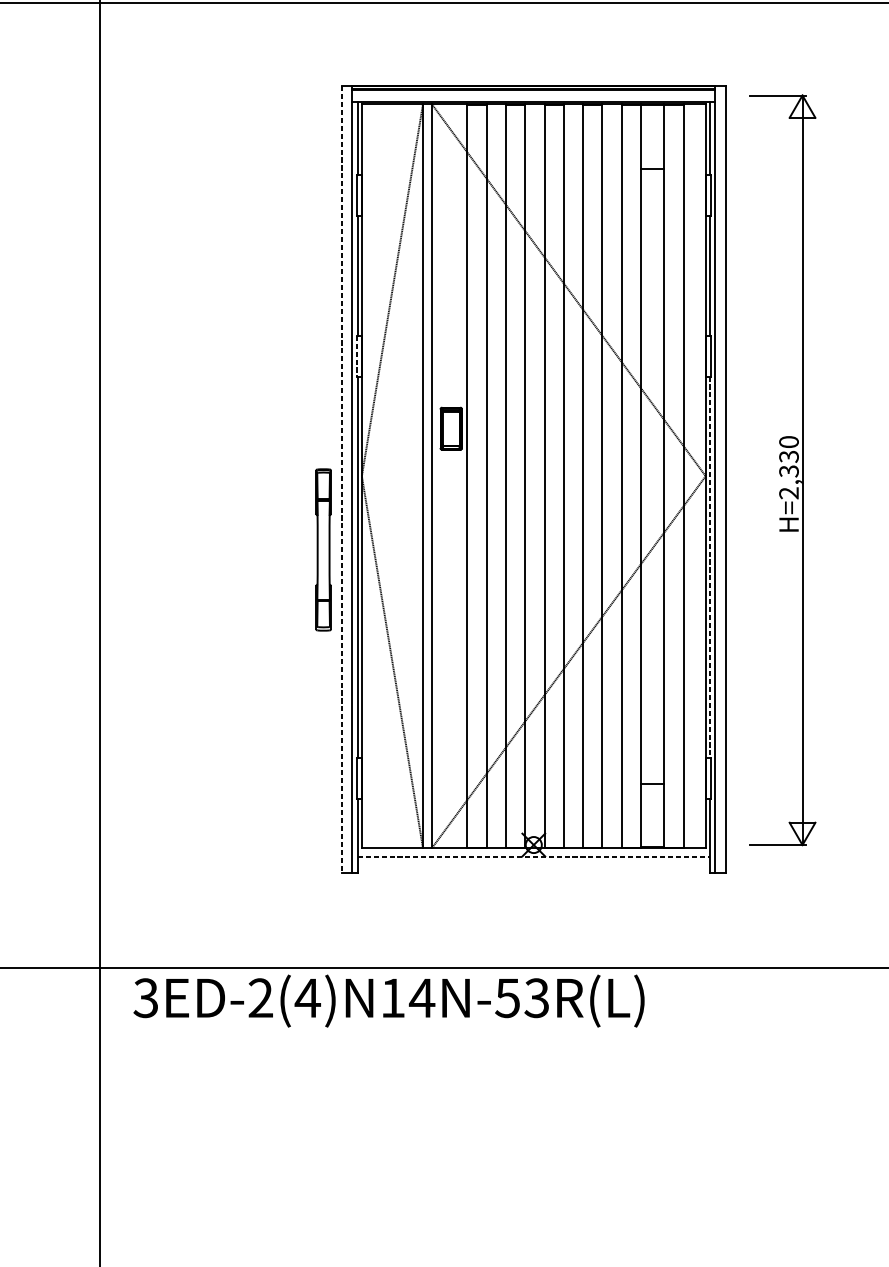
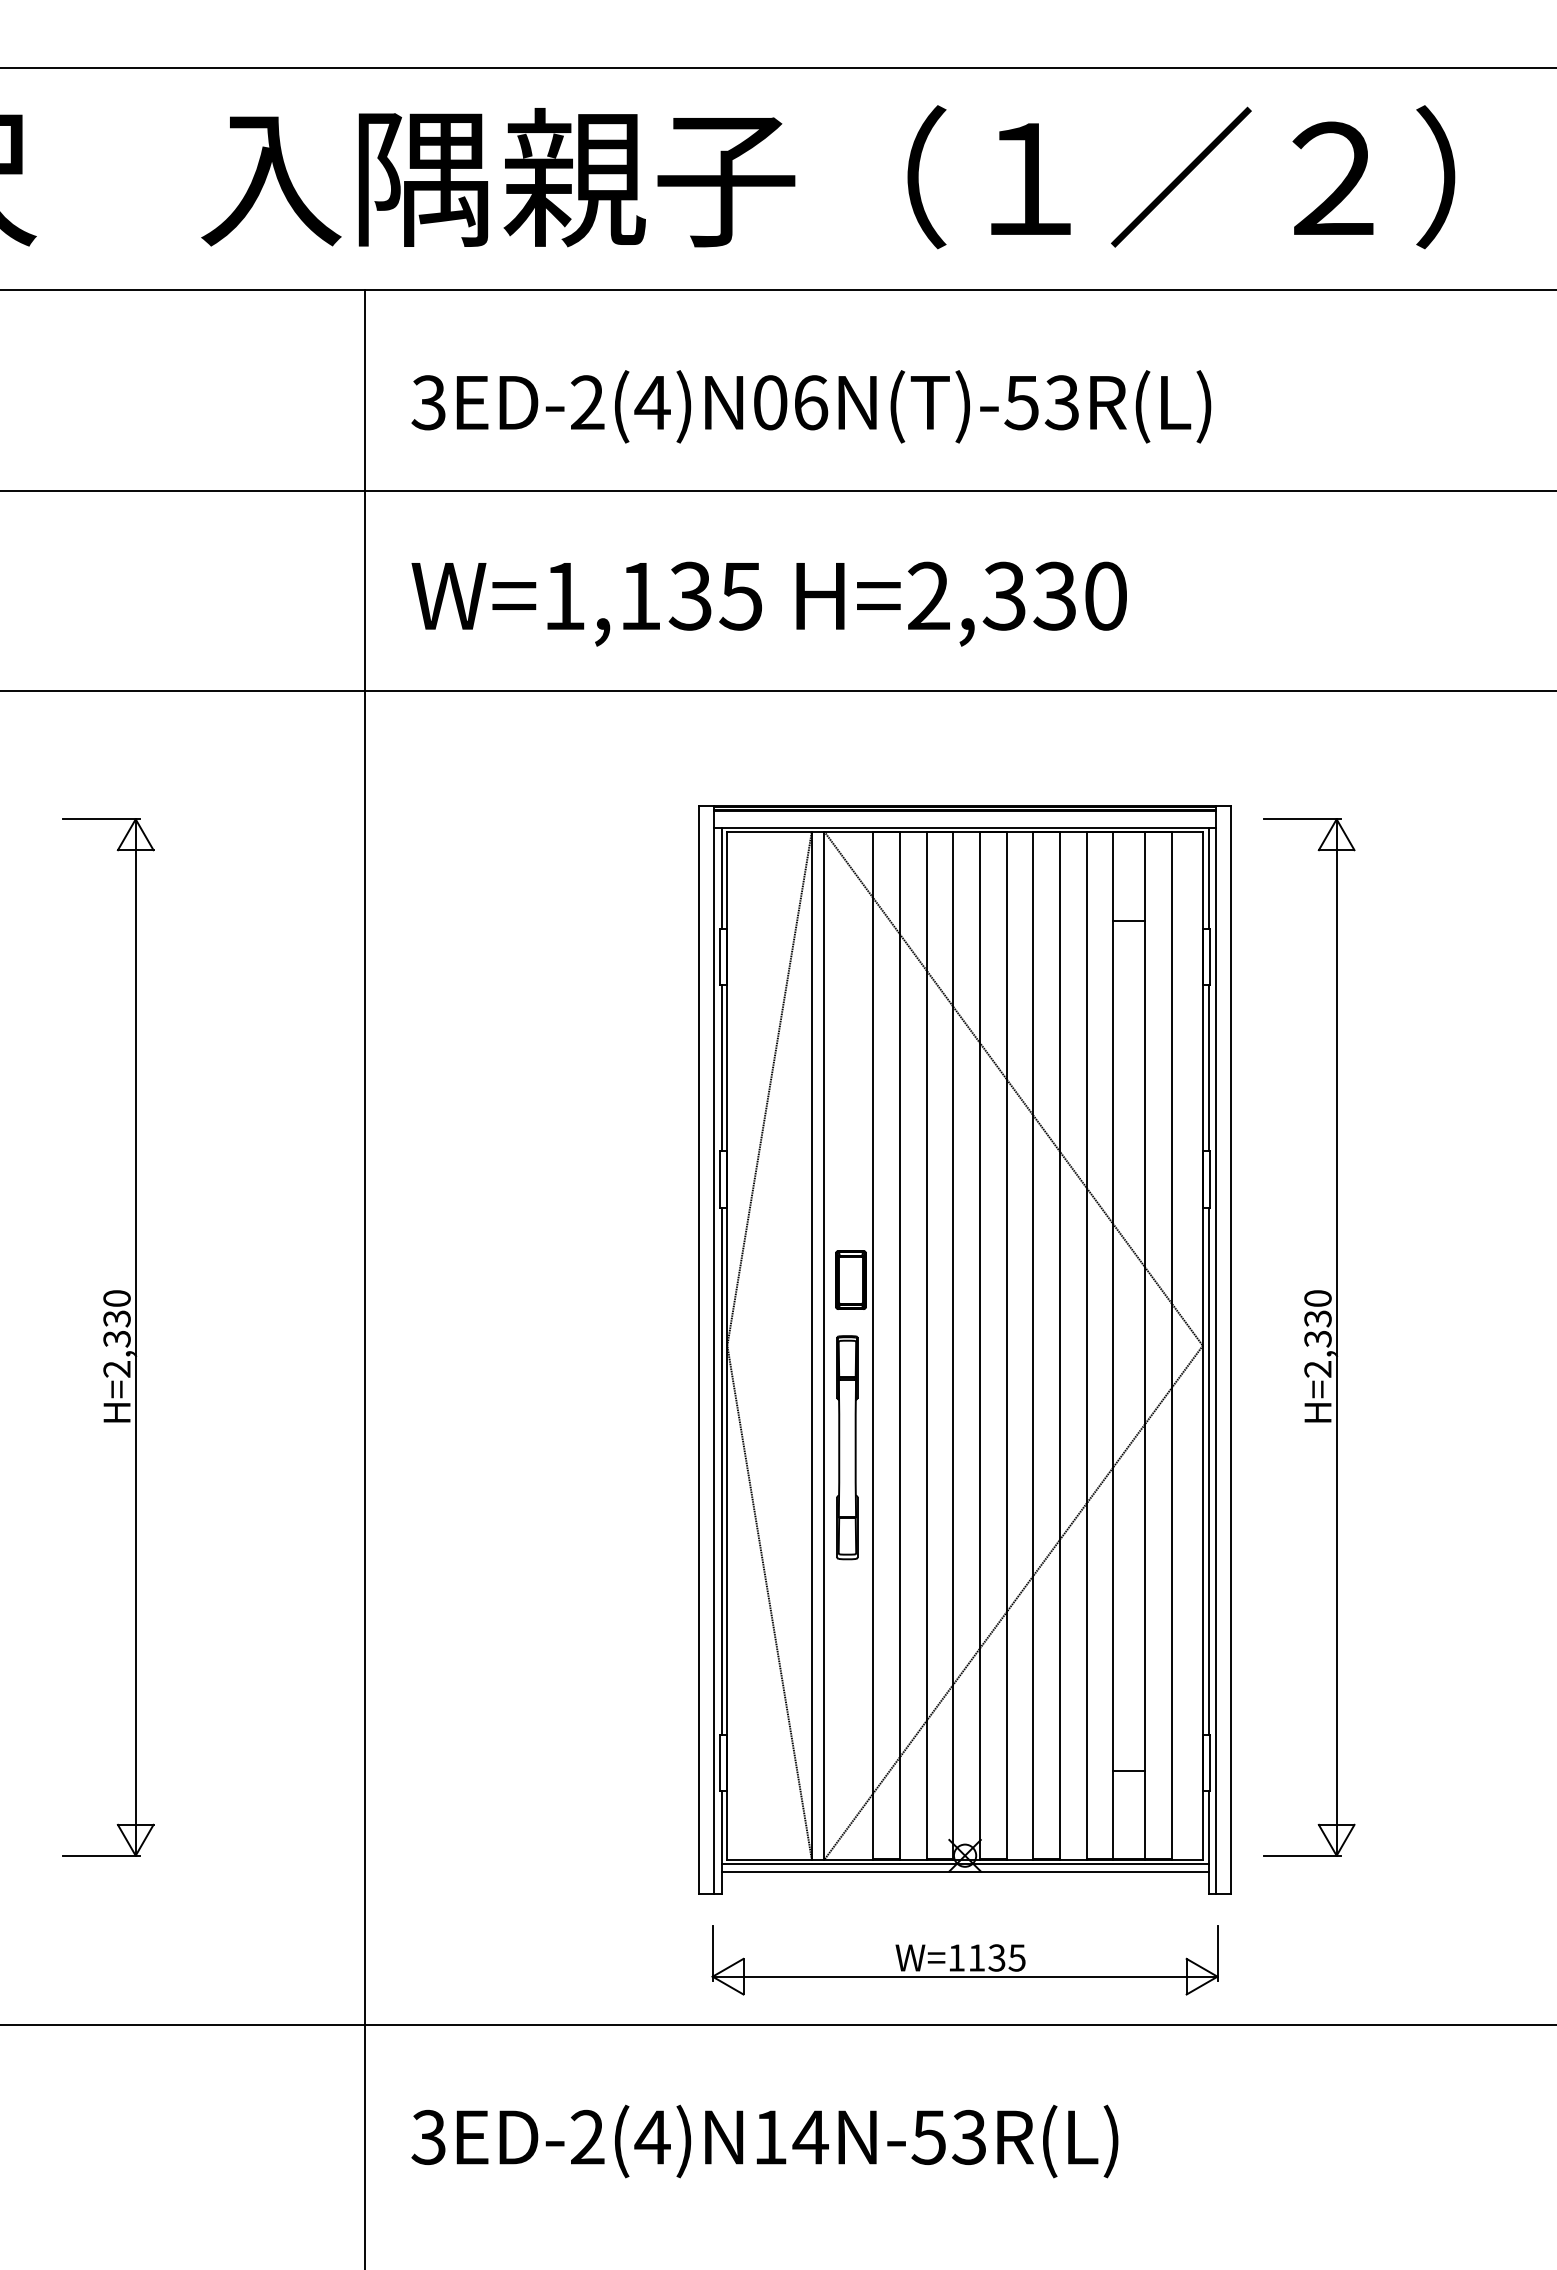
line: (356, 356) -> (720, 1180), dashed -> solid
line: (341, 479) -> (699, 1350), dashed -> solid
part: (323, 549) -> (847, 1447), moved
line: (709, 567) -> (1208, 1471), dashed -> solid
line: (533, 850) -> (964, 1863), added
line: (534, 857) -> (965, 1872), dashed -> solid
part: (533, 920) -> (964, 1960), added
text: (388, 1001) -> (764, 2141), moved

